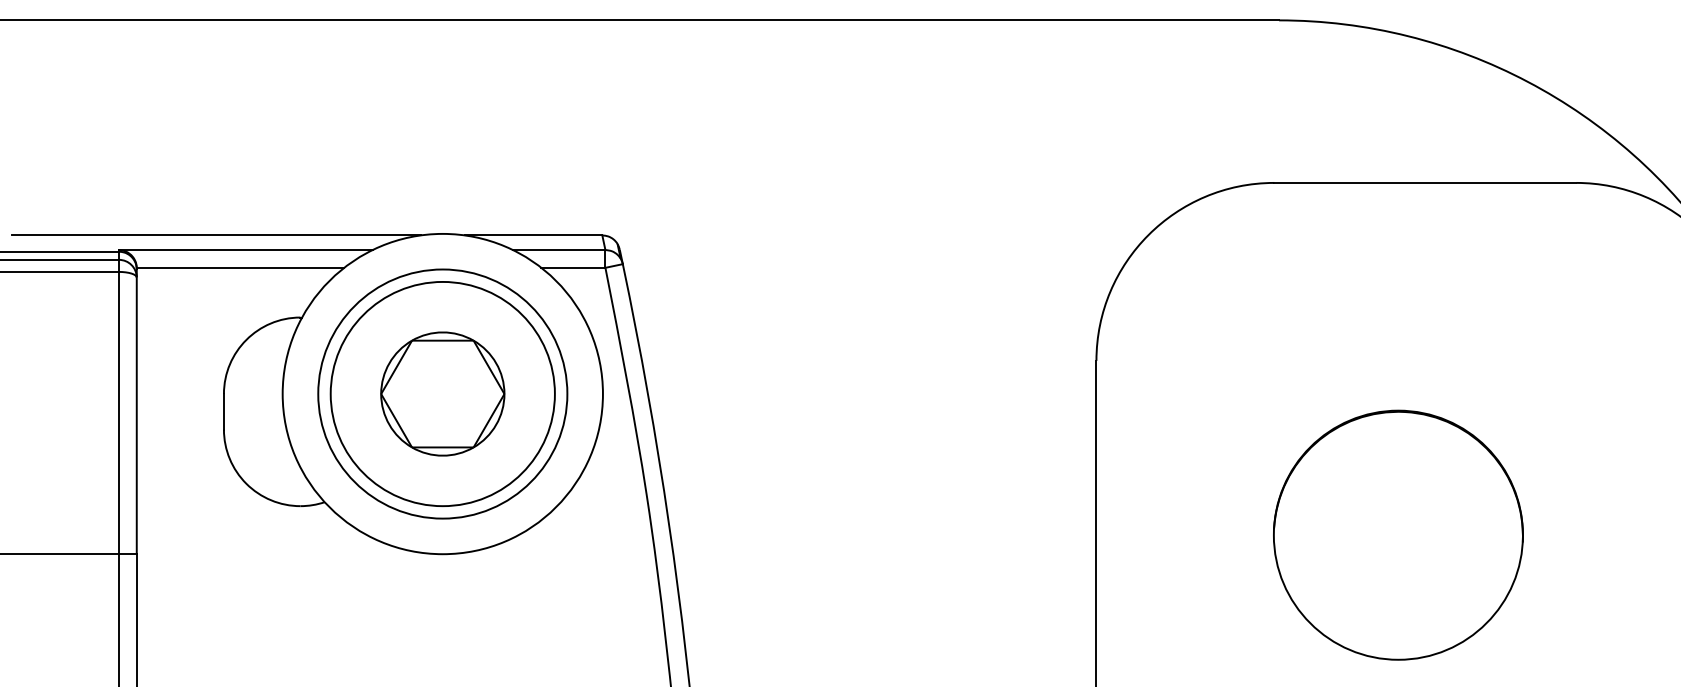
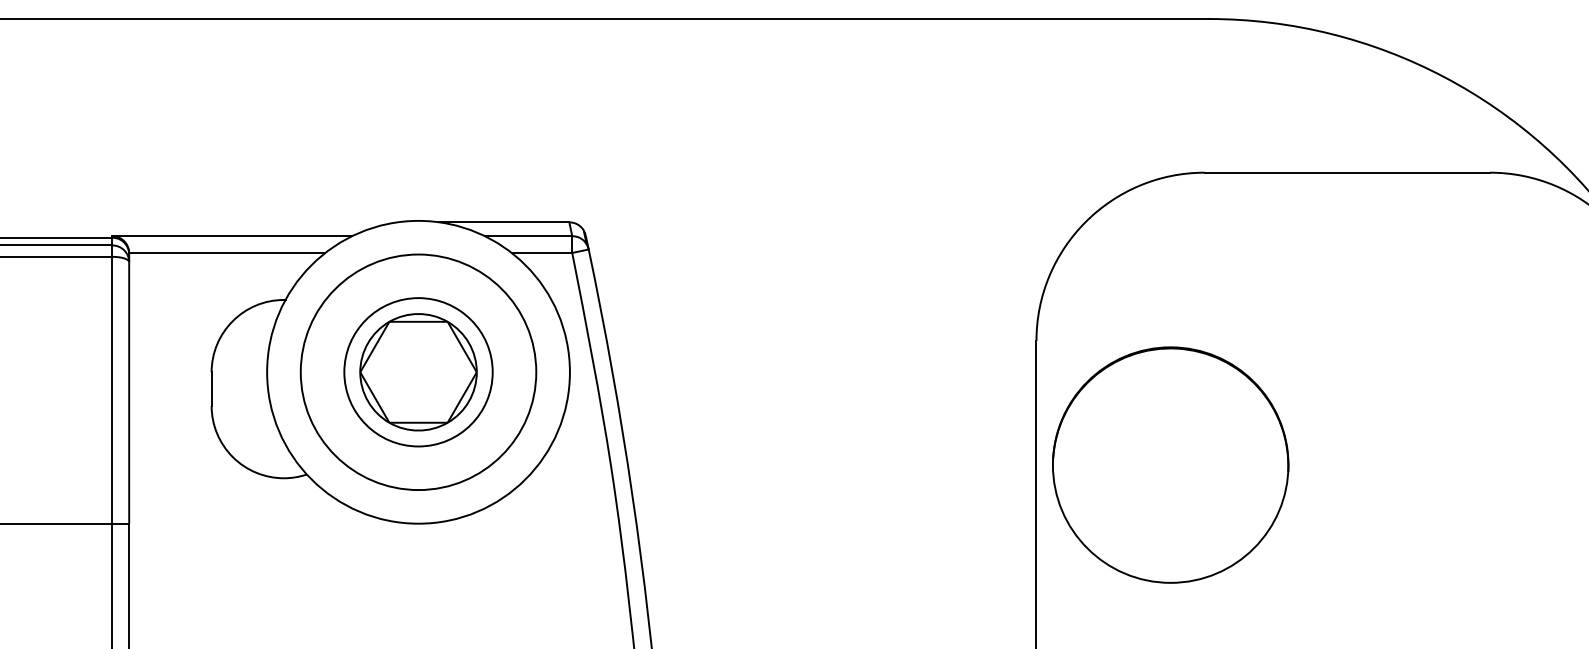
line: (216, 235) -> (204, 222), removed
circle: (442, 393) -> (418, 371), size x0.7
circle: (1398, 534) -> (1170, 464), moved

